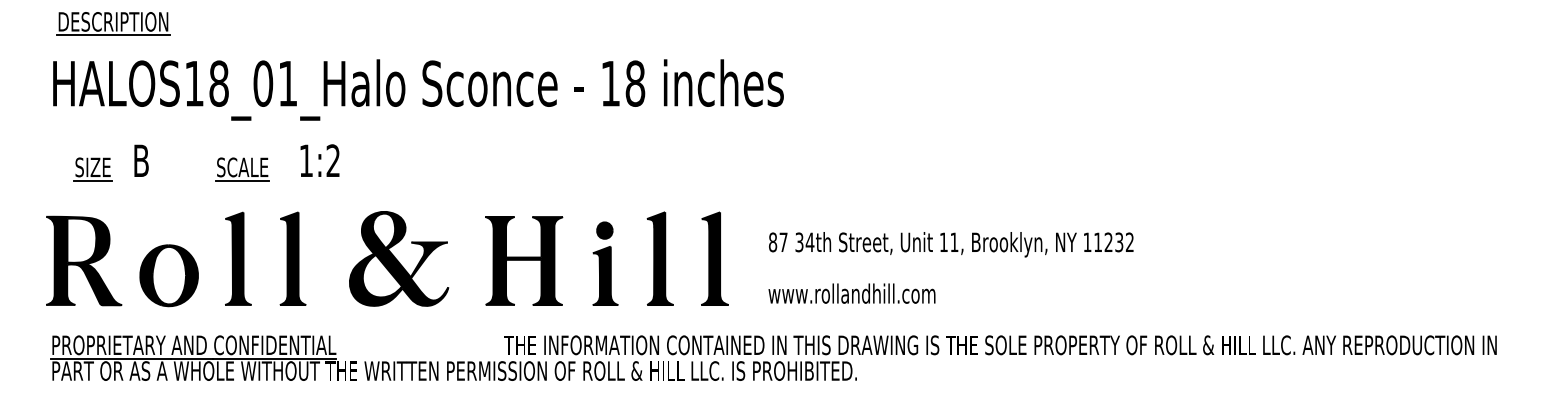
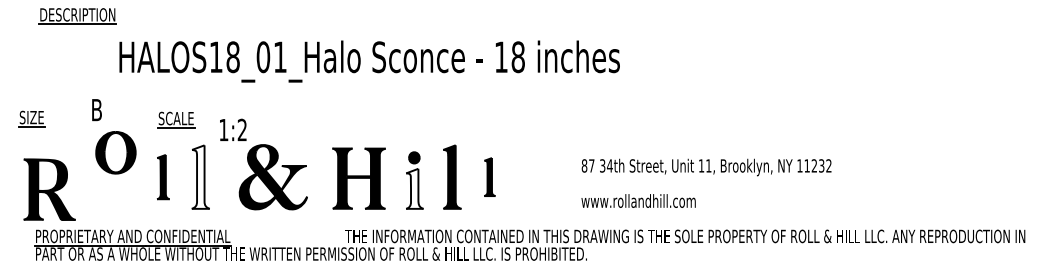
text: (418, 89) -> (369, 61), moved
text: (320, 160) -> (233, 129), moved
part: (92, 168) -> (31, 118), moved
part: (242, 168) -> (176, 119), moved
part: (238, 257) -> (163, 176), size x0.7
fill: (292, 257) -> (200, 176), removed
part: (714, 257) -> (489, 176), size x0.6
part: (83, 260) -> (49, 189), moved
text: (951, 266) -> (706, 182), moved
part: (168, 275) -> (115, 152), moved
fill: (605, 275) -> (414, 188), removed

